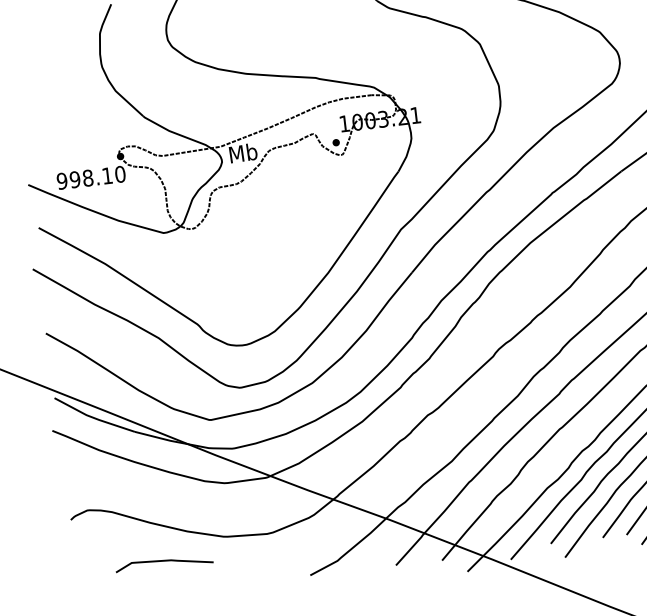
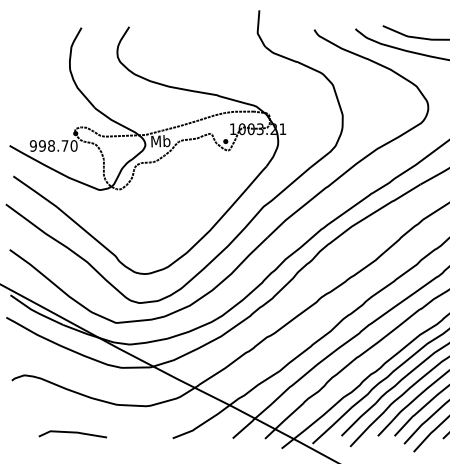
text: (106, 175) -> (64, 145), 998.10 -> 998.70
curve: (163, 562) -> (72, 433), moved

